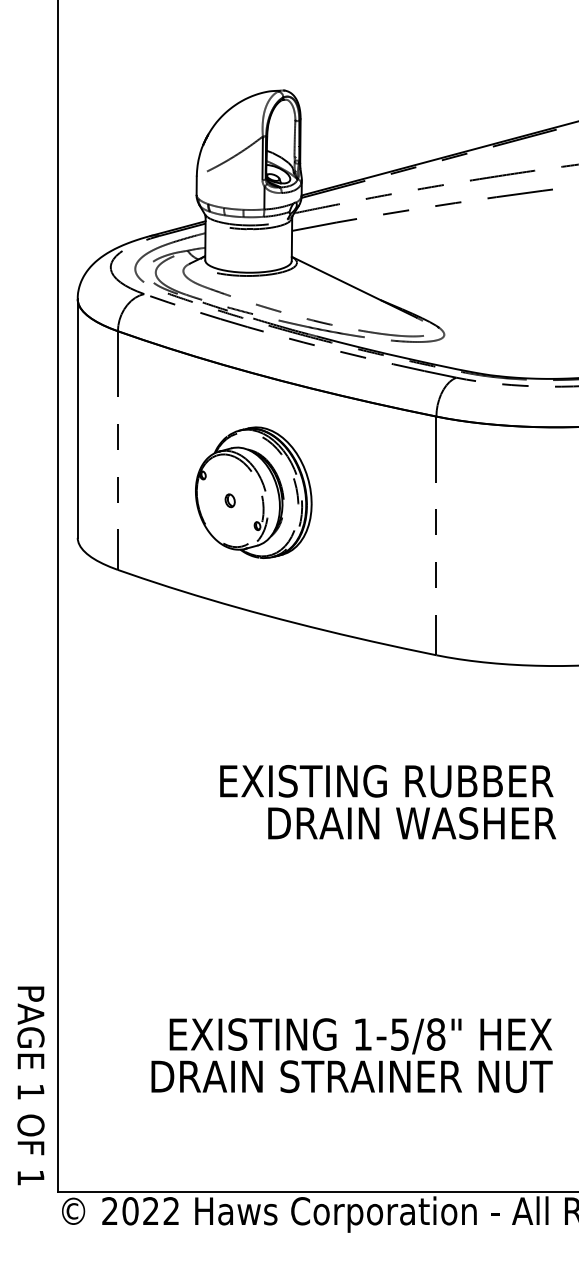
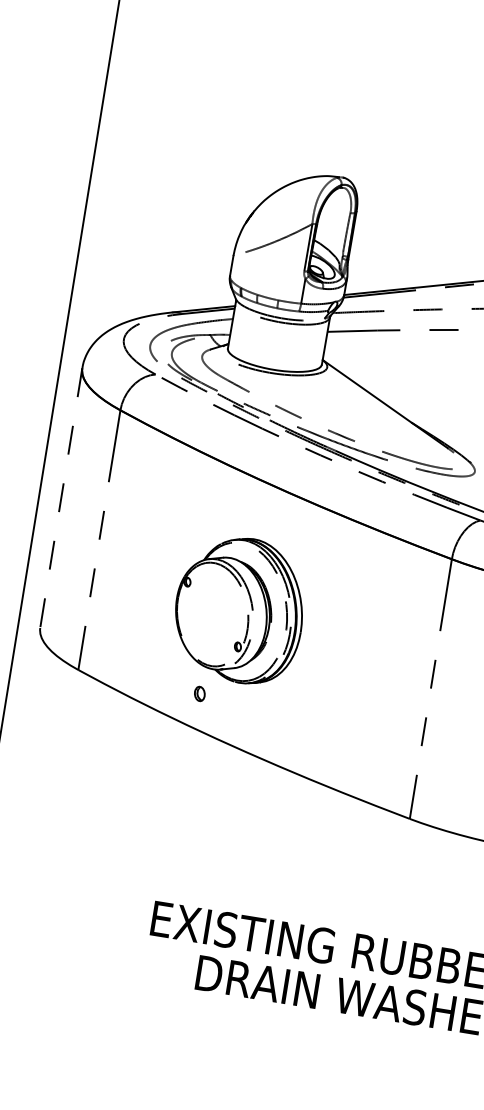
line: (77, 419) -> (60, 499), solid -> dashed
part: (229, 500) -> (199, 693), moved

